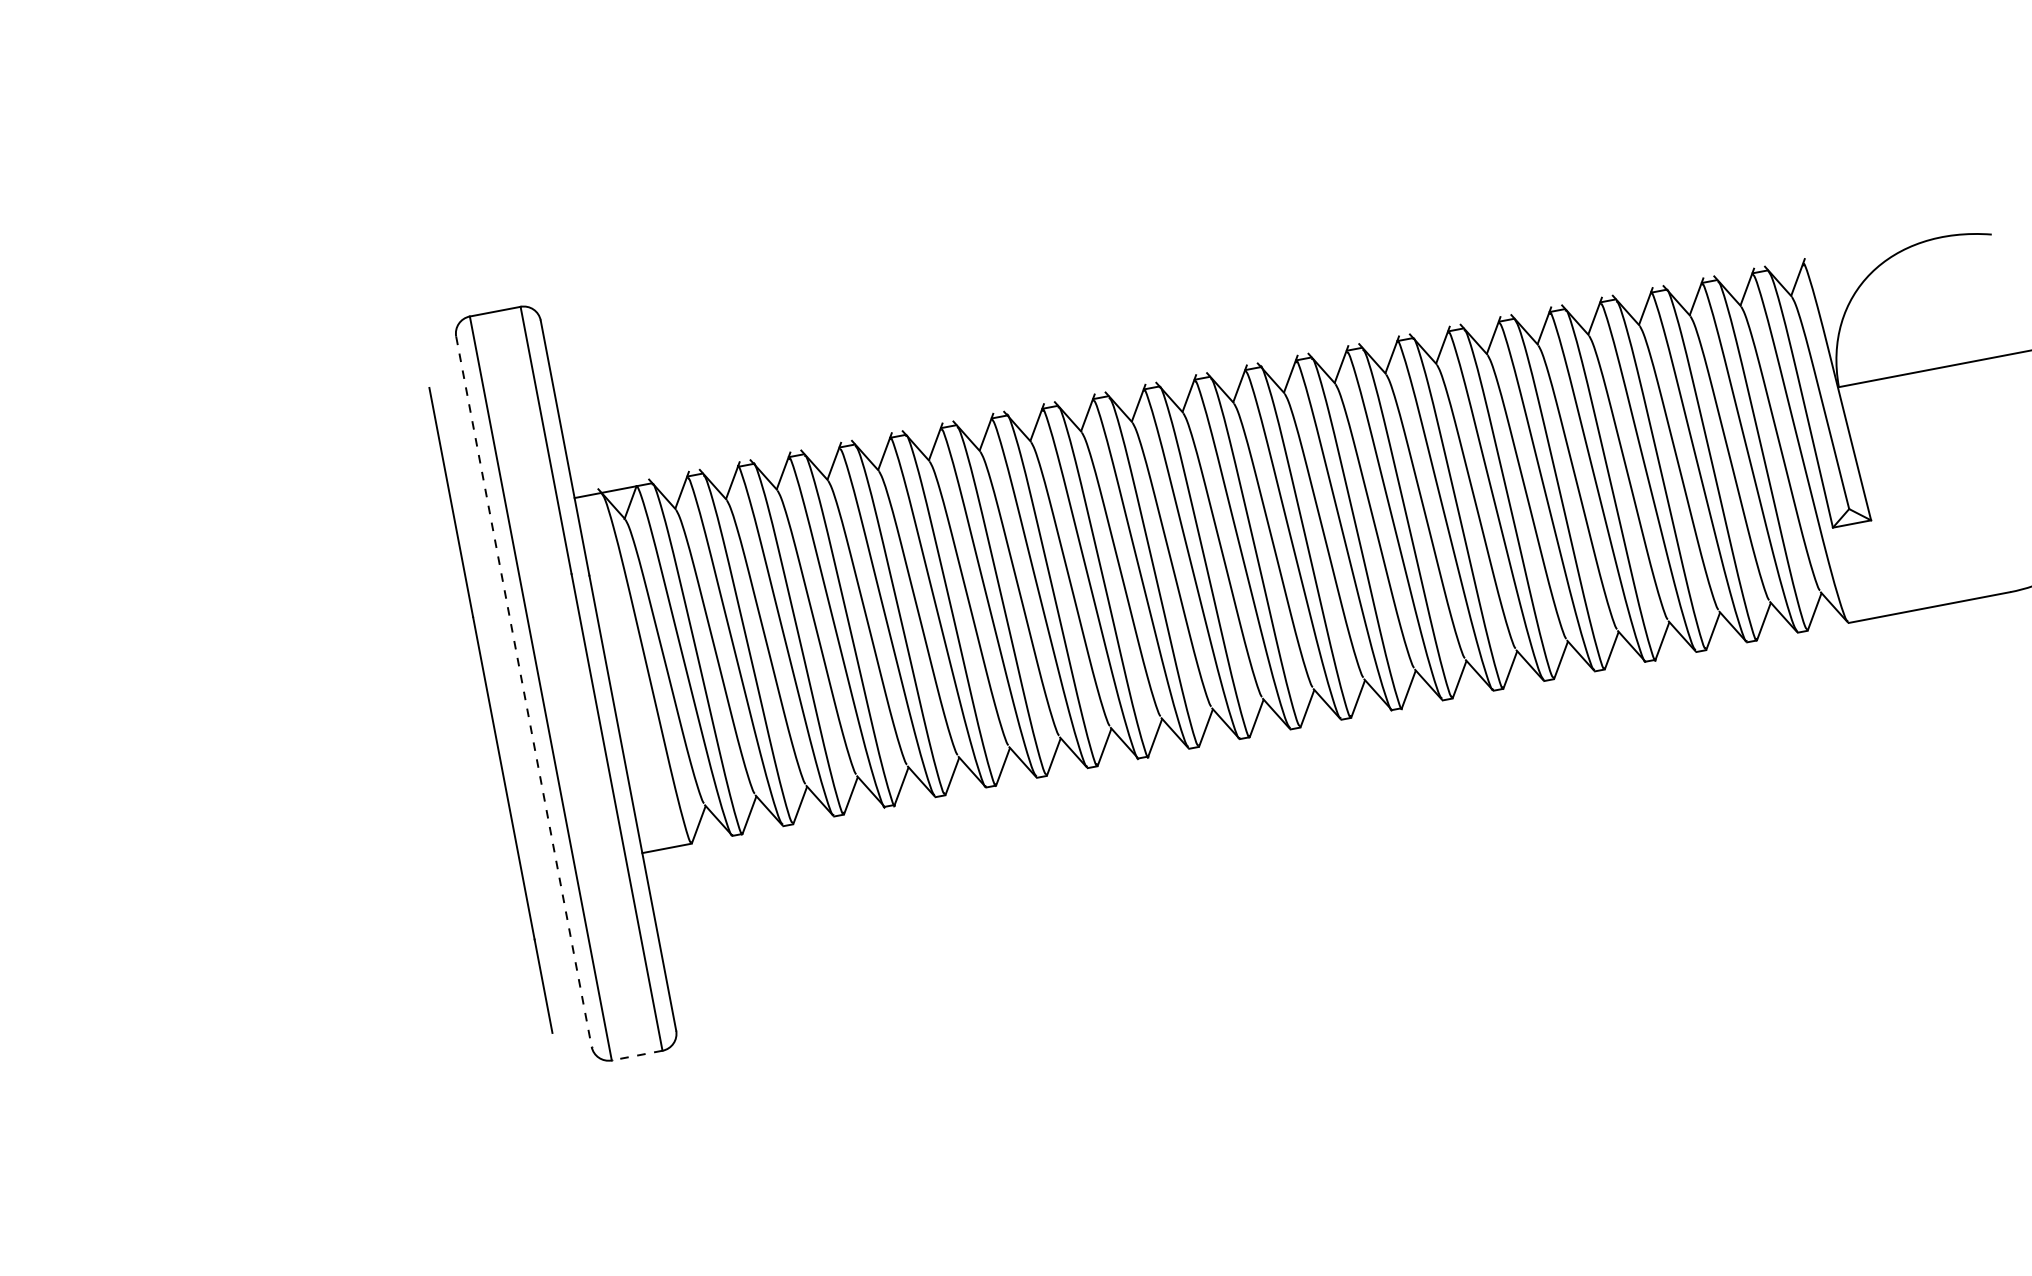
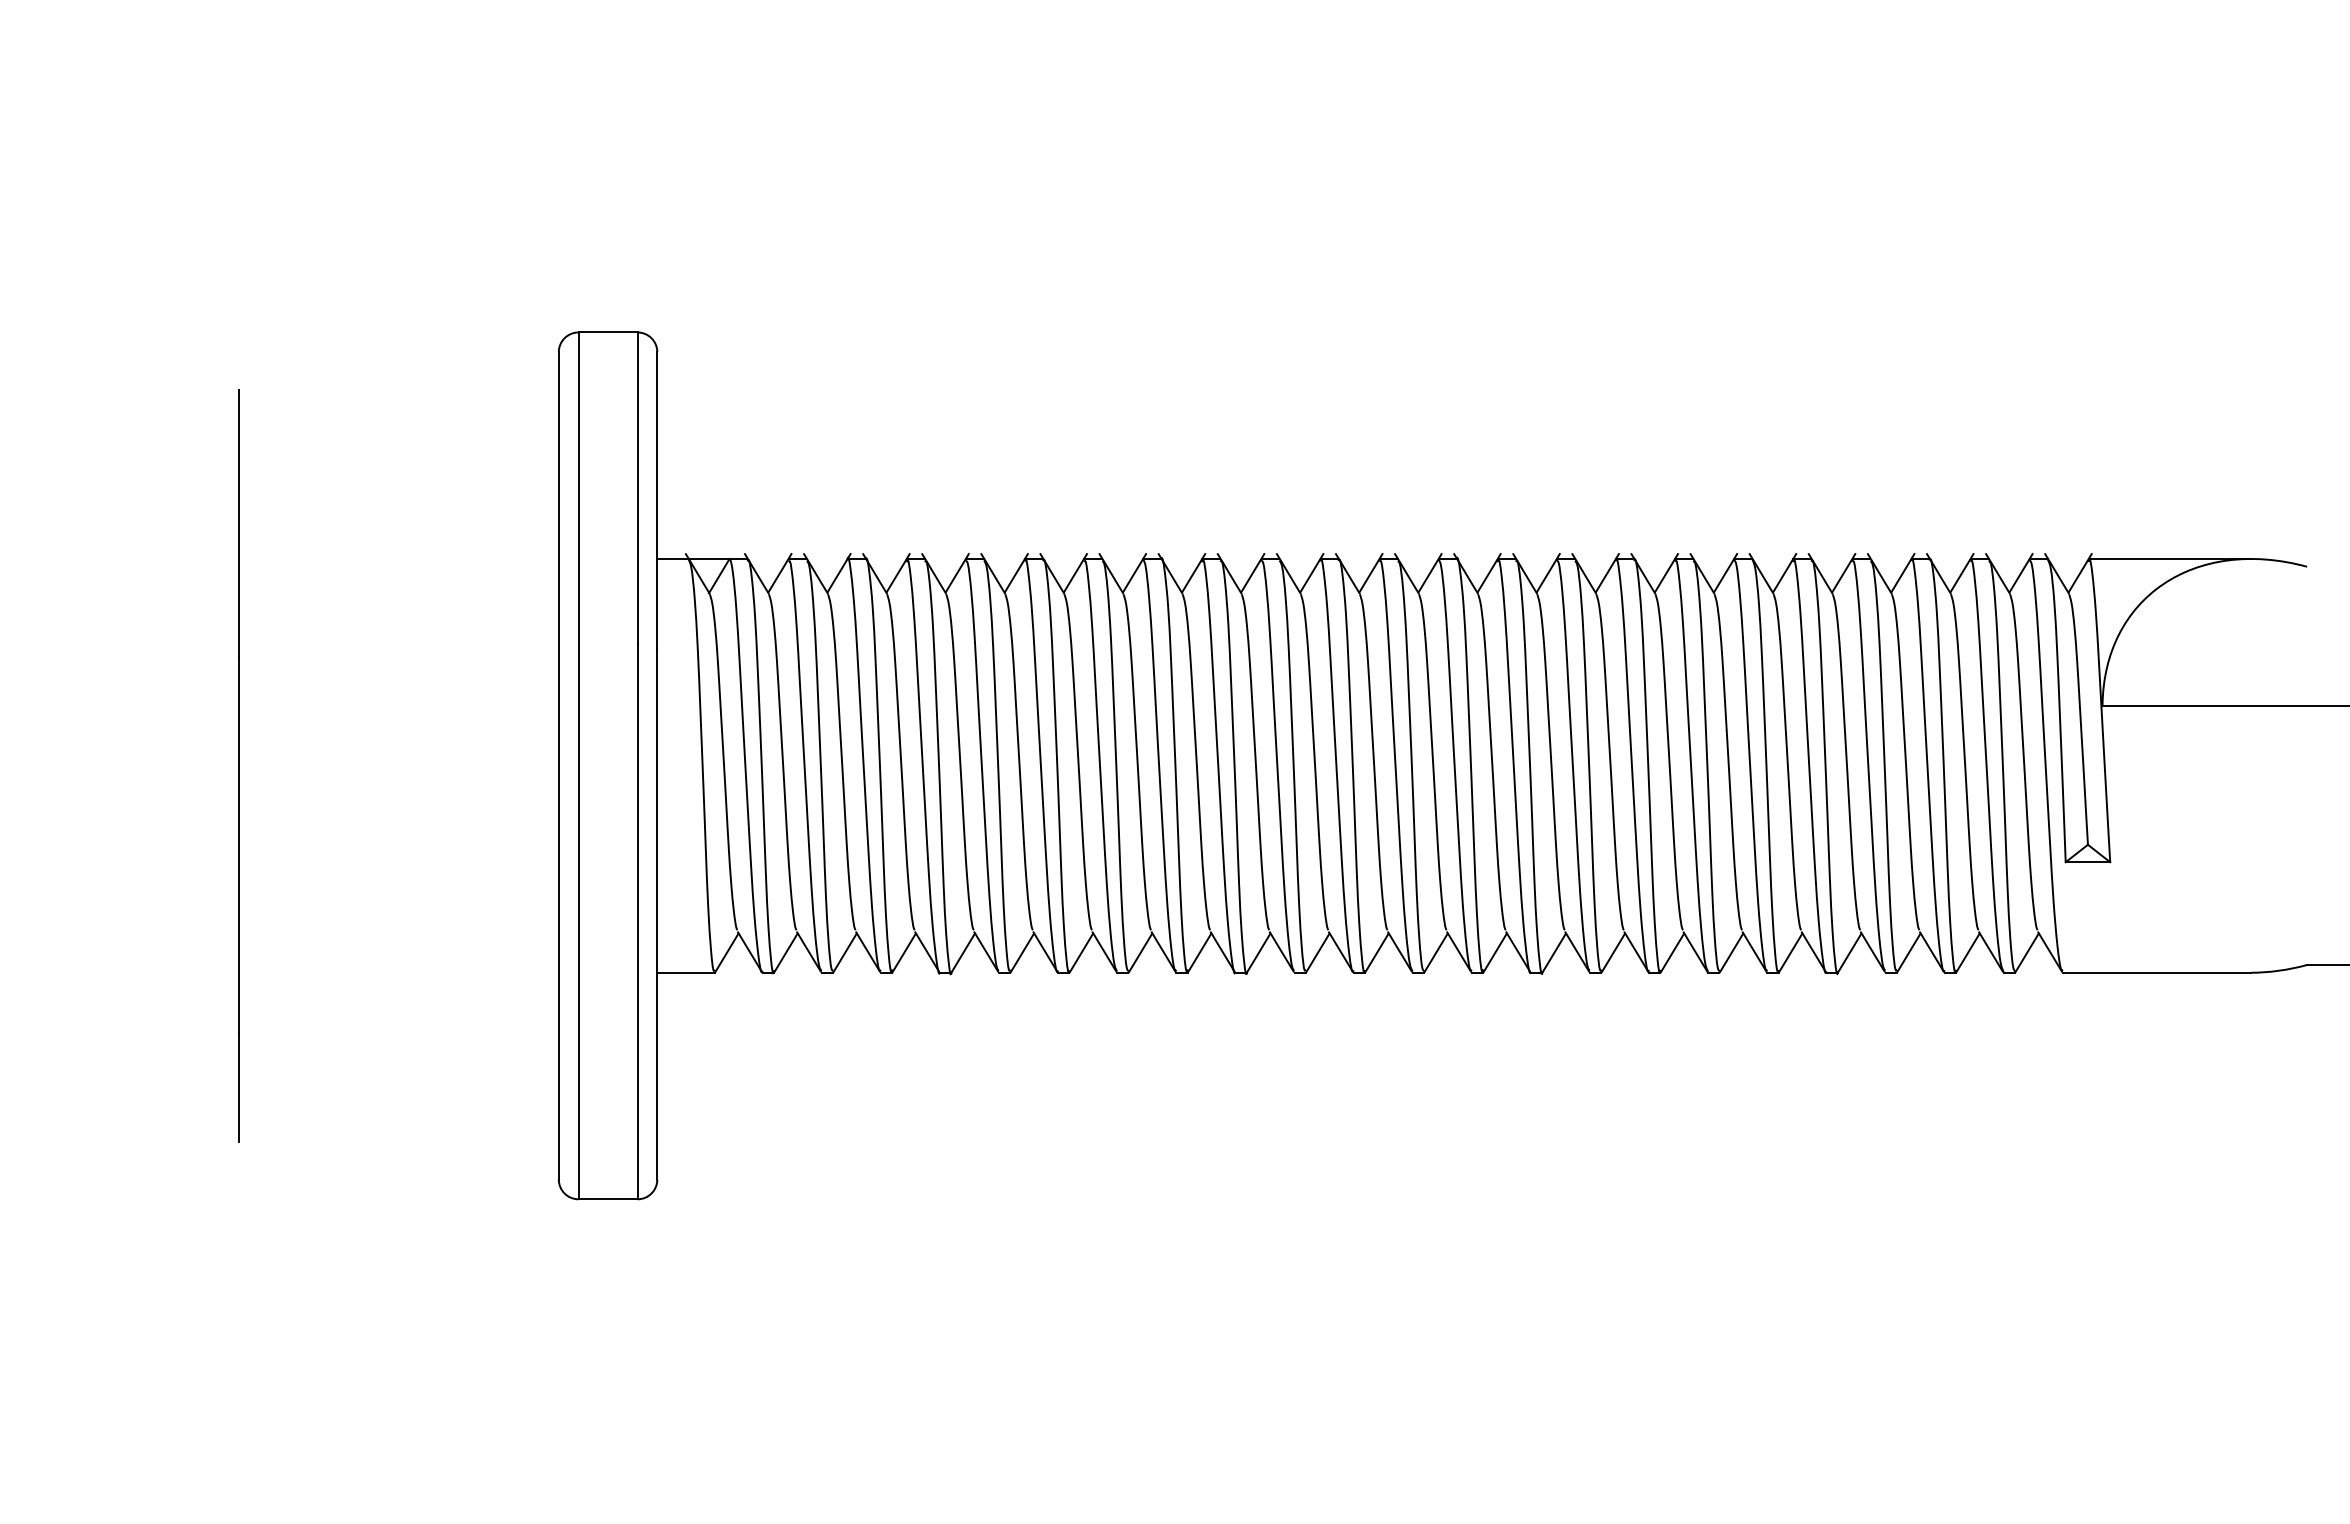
line: (1872, 250) -> (2169, 559), added
line: (523, 691) -> (558, 765), dashed -> solid
line: (490, 710) -> (238, 765), moved
line: (637, 1055) -> (608, 1199), dashed -> solid

